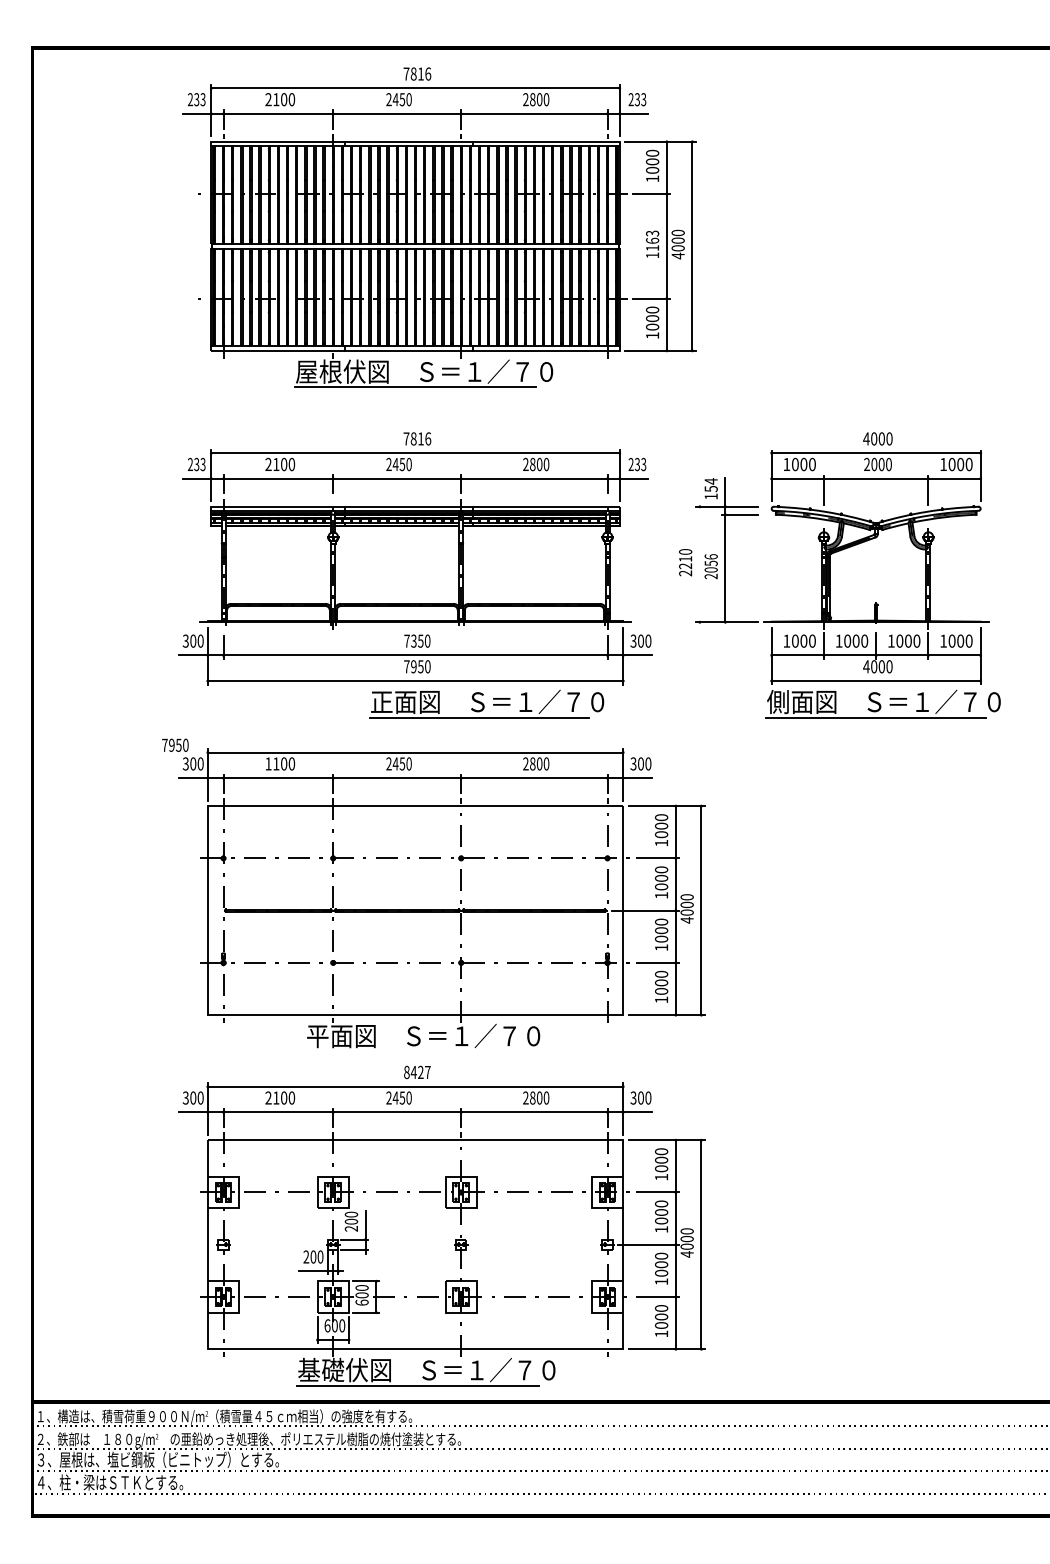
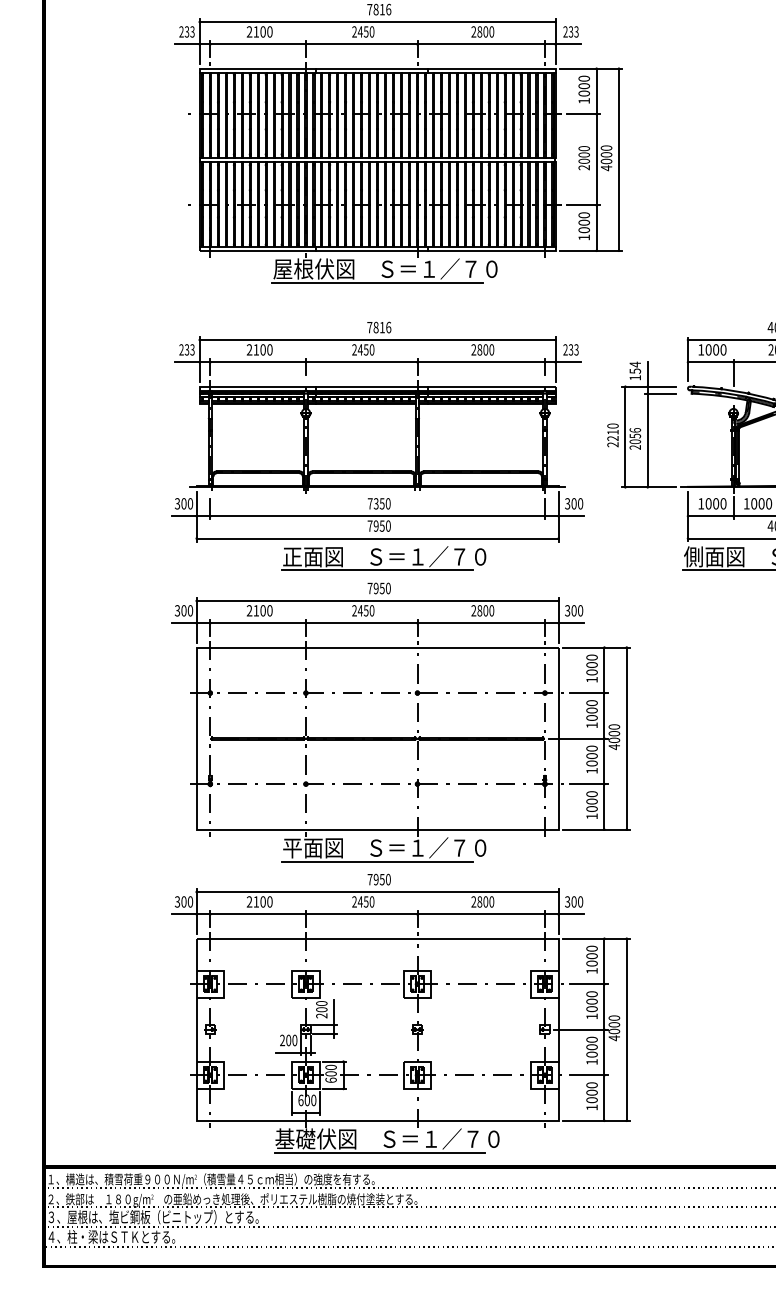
text: (652, 244) -> (584, 158), 1163 -> 2000
line: (699, 564) -> (625, 437), added
part: (486, 703) -> (383, 558), moved
text: (175, 744) -> (379, 587), moved
text: (268, 763) -> (249, 610), 1100 -> 2100
line: (415, 1051) -> (377, 861), added
text: (417, 1072) -> (379, 879), 8427 -> 7950

